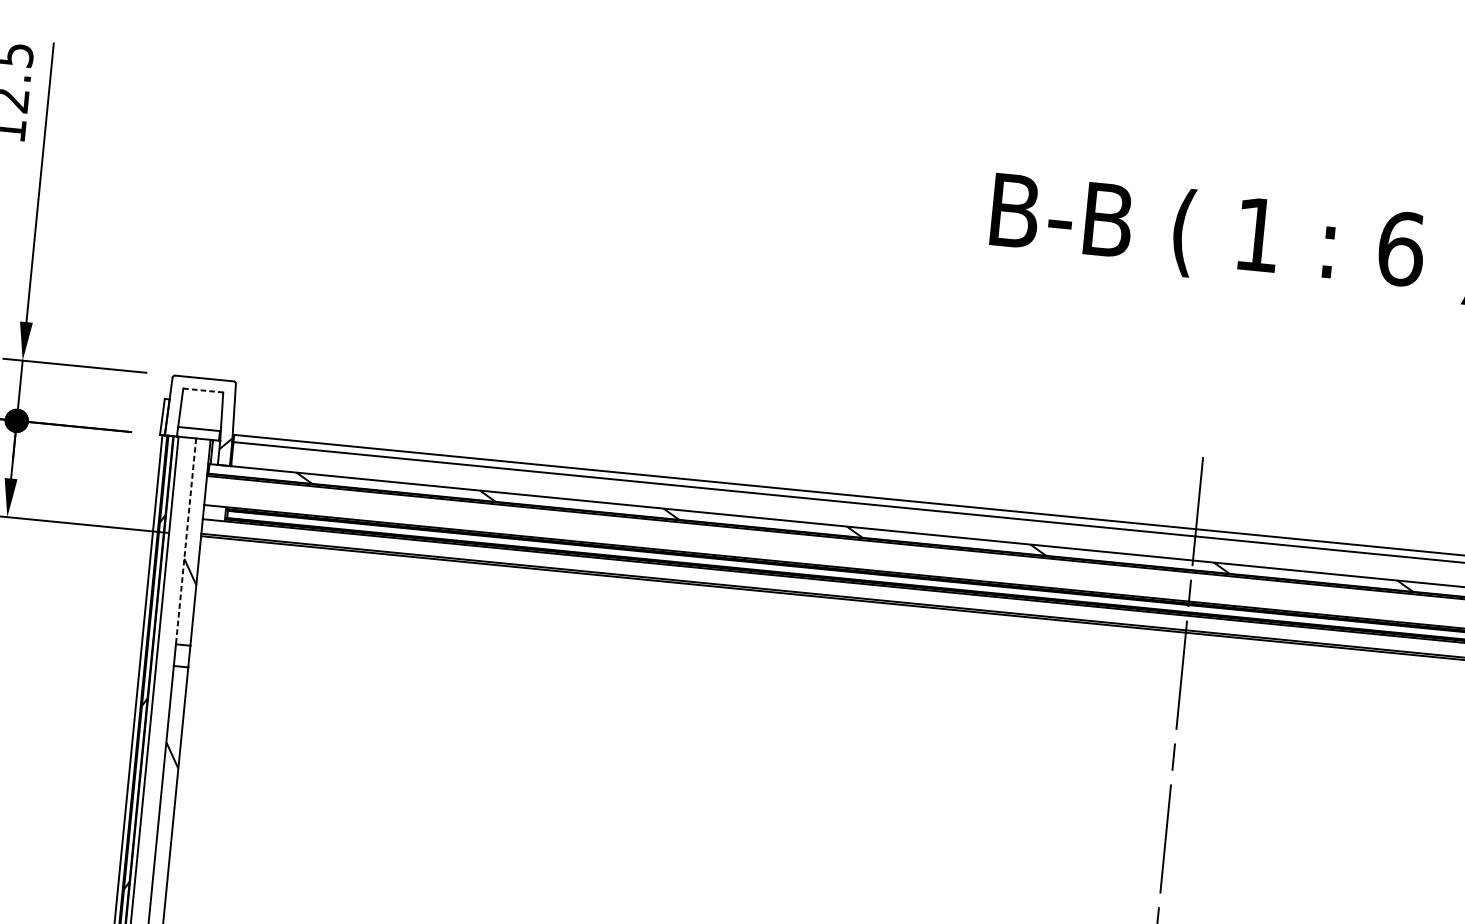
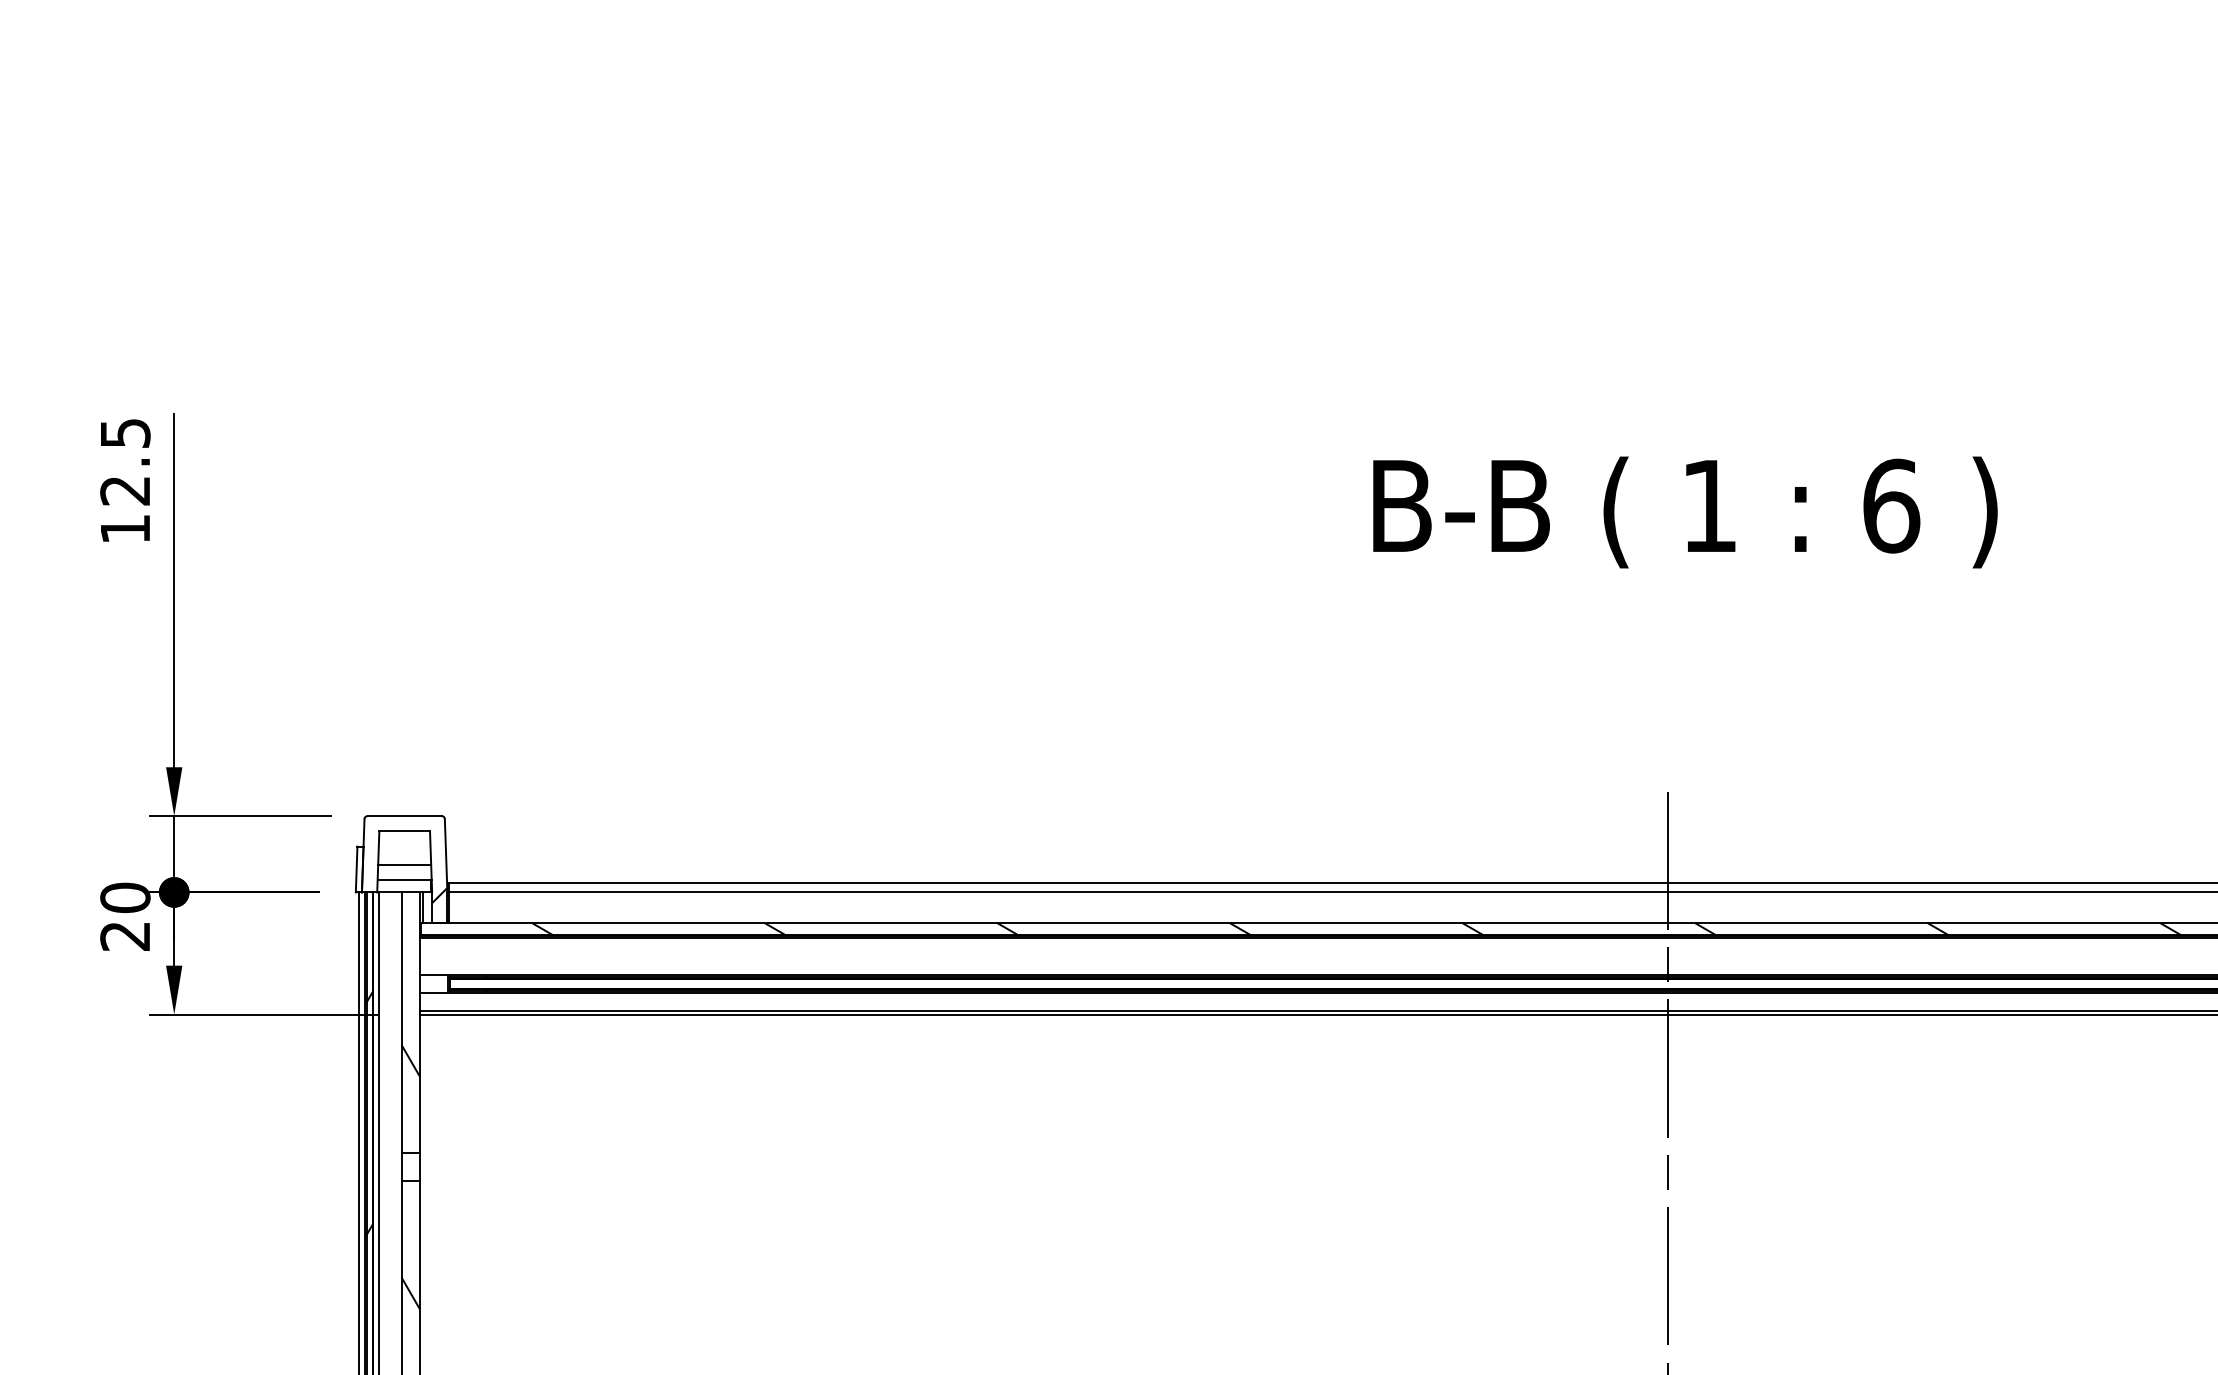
line: (203, 390) -> (405, 831), dashed -> solid
line: (200, 416) -> (404, 864), added
line: (185, 541) -> (401, 1023), dashed -> solid

